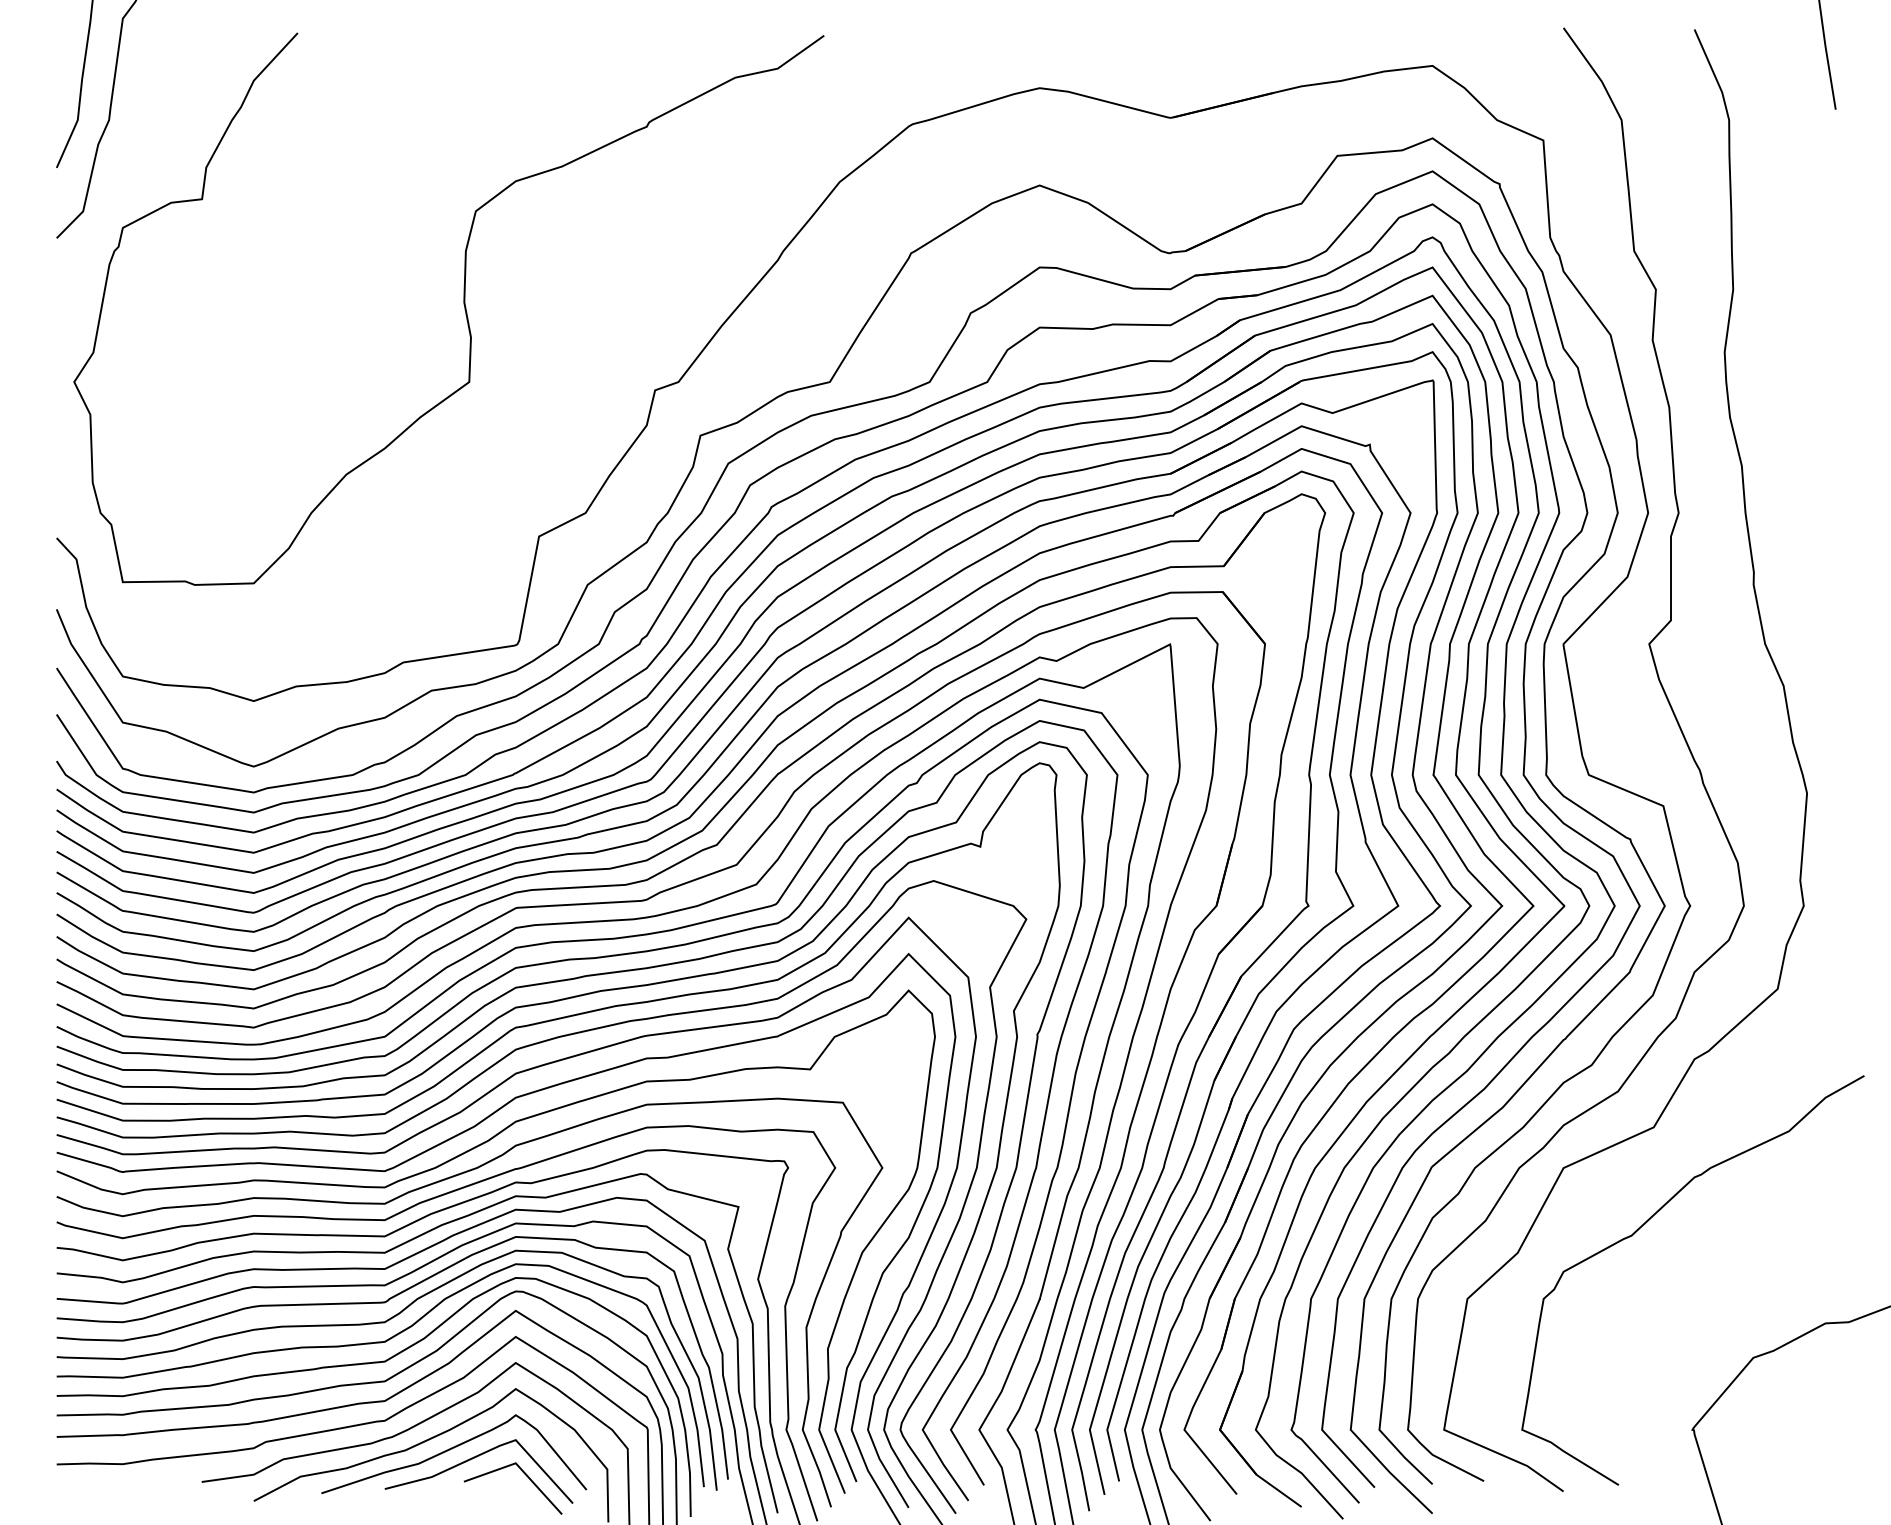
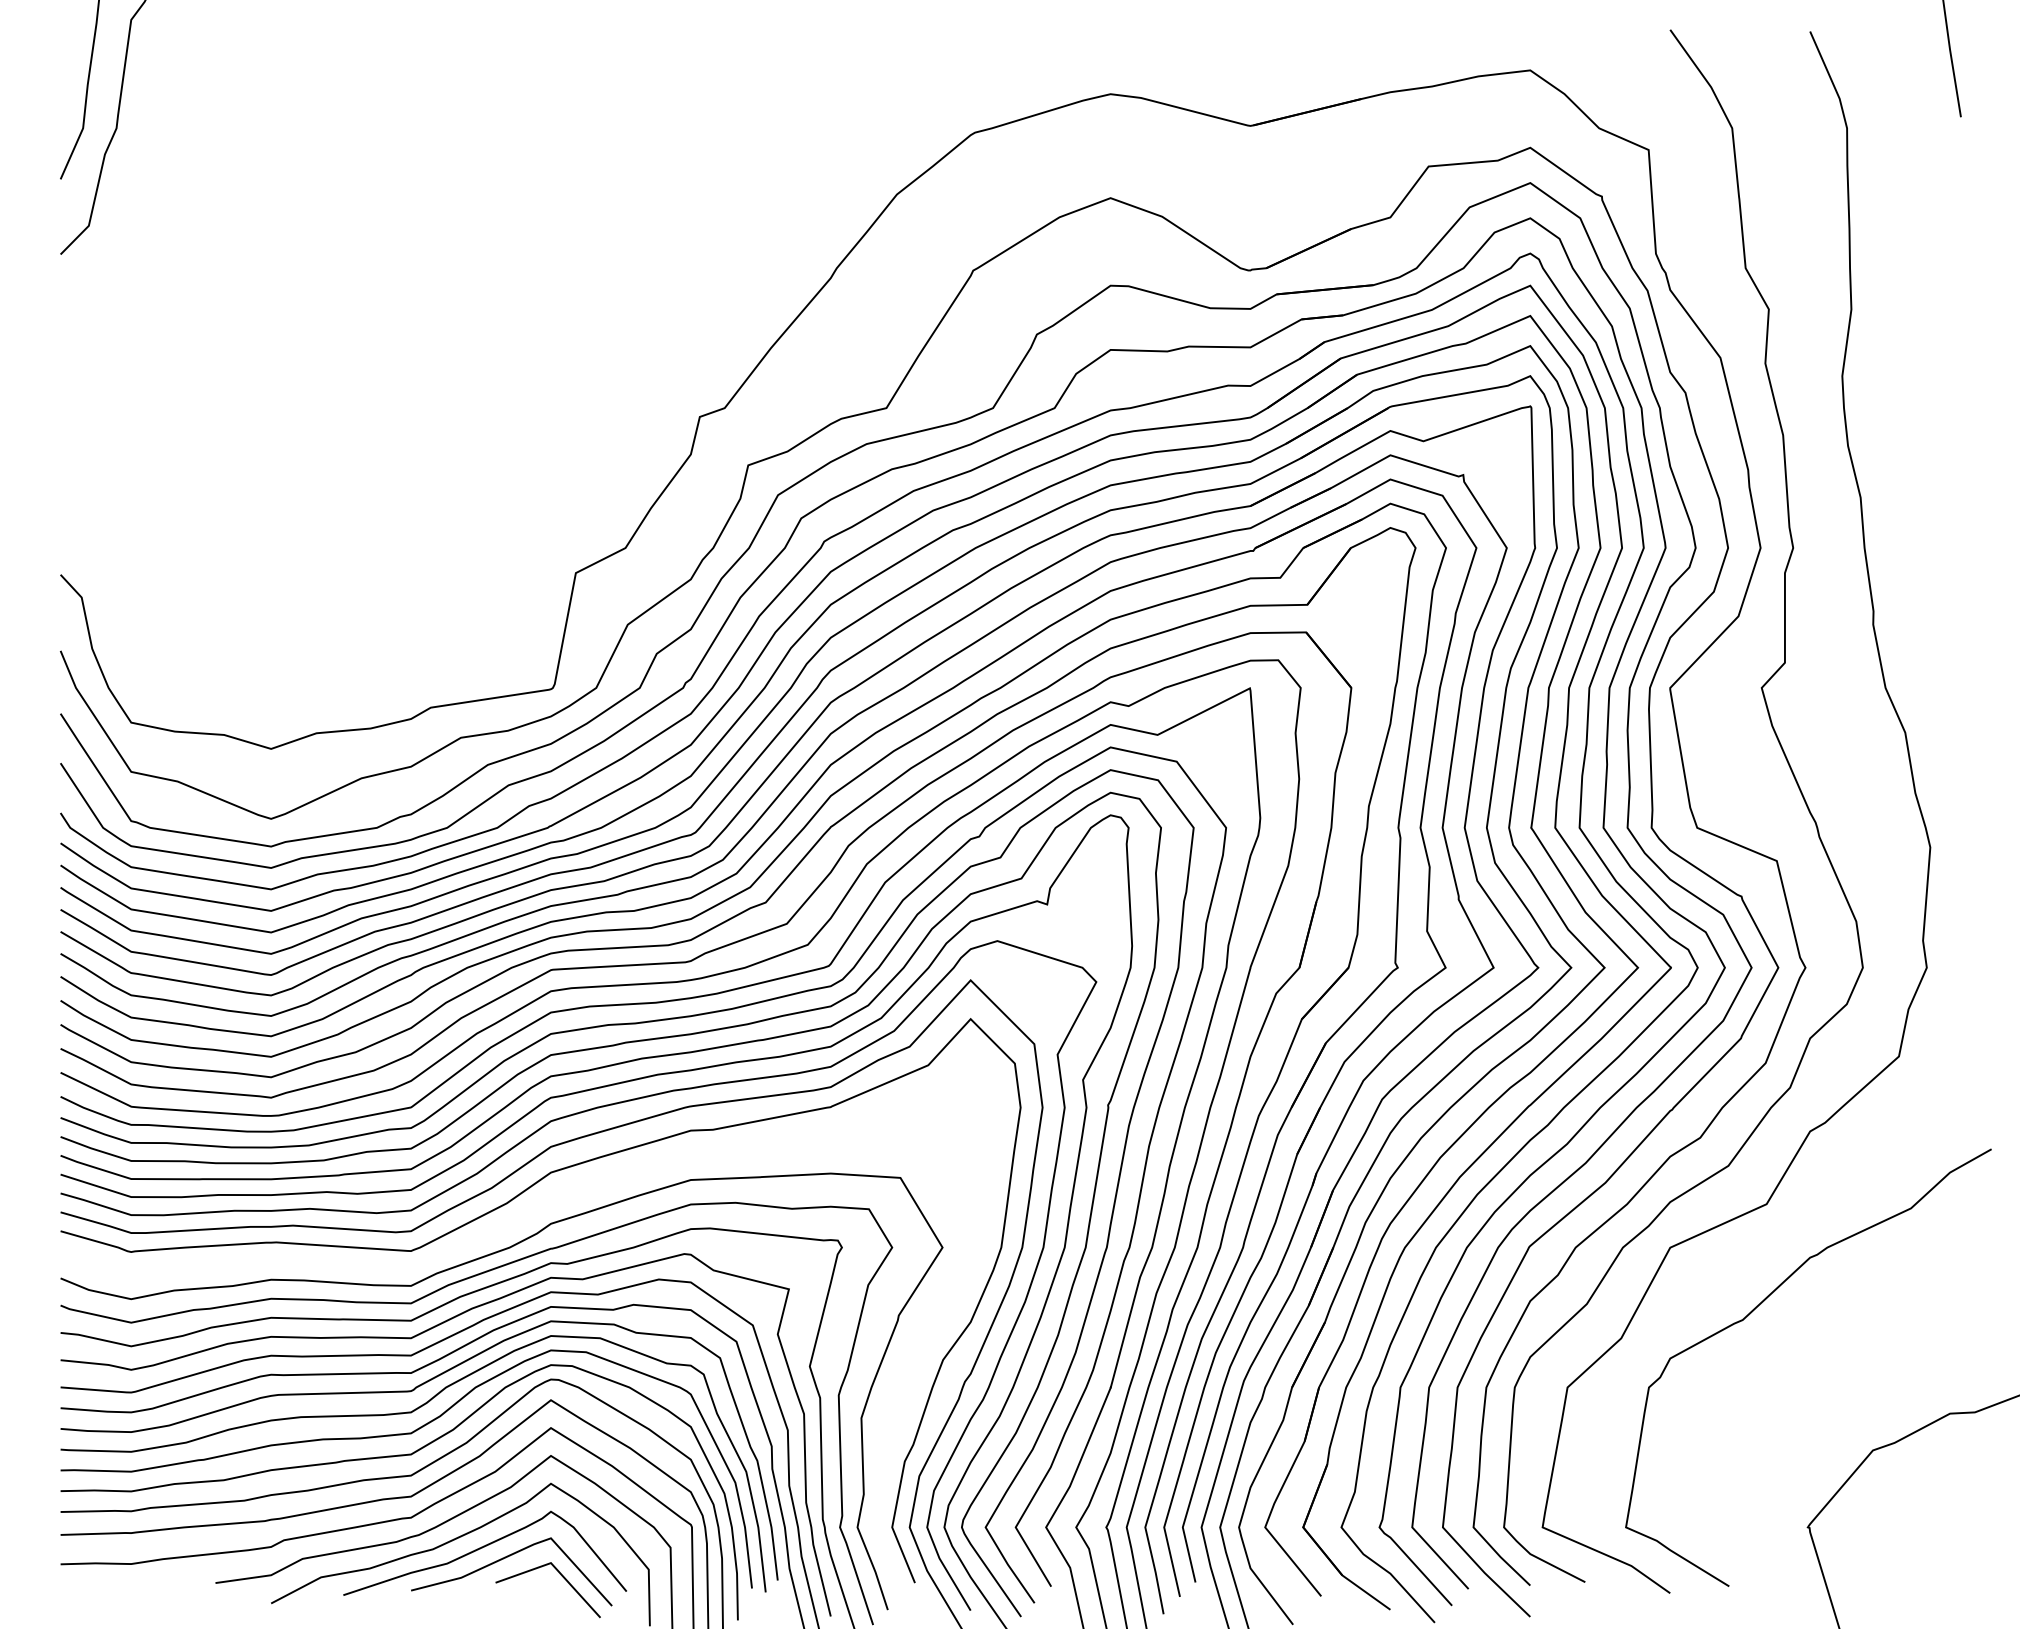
curve: (463, 304) -> (495, 325), removed
curve: (454, 1159) -> (485, 1238), removed

